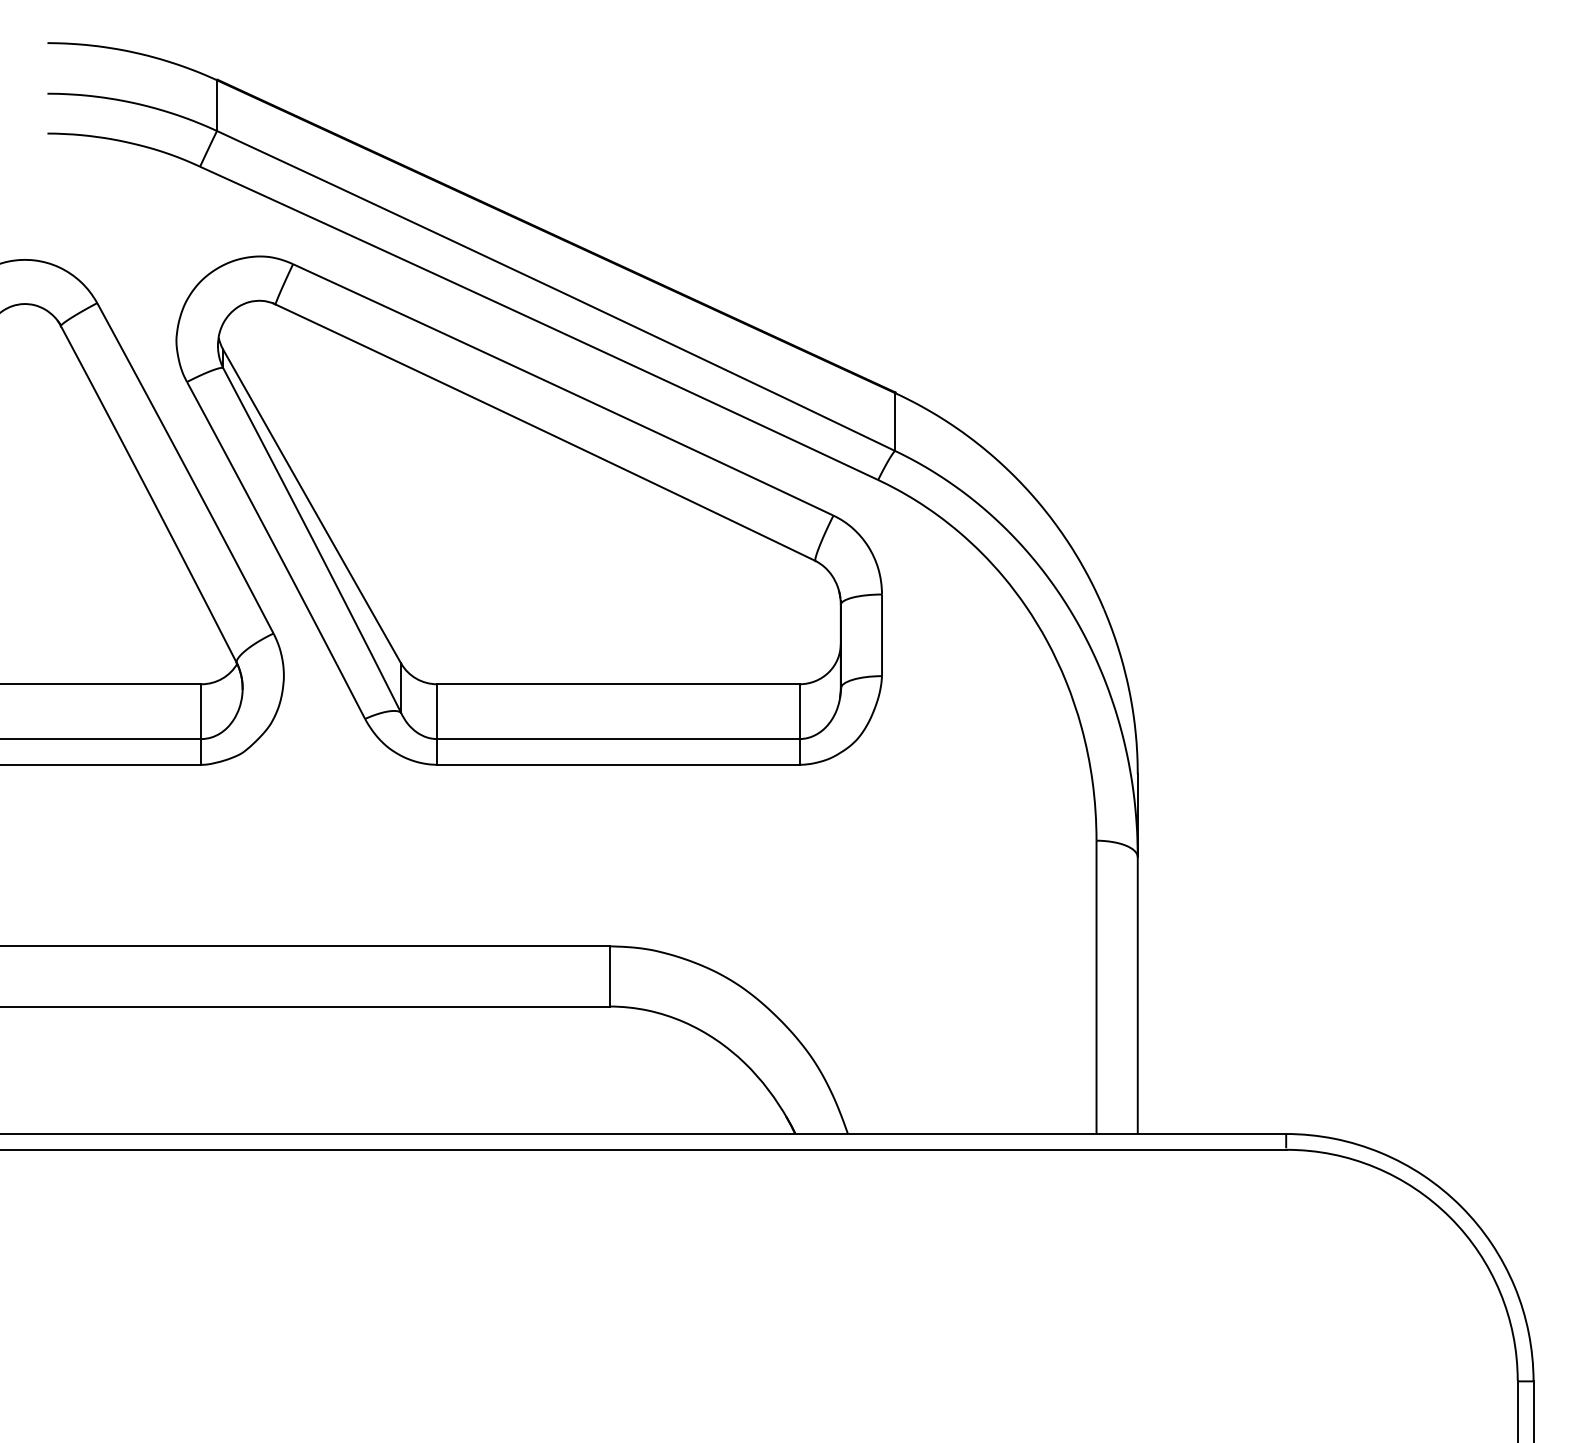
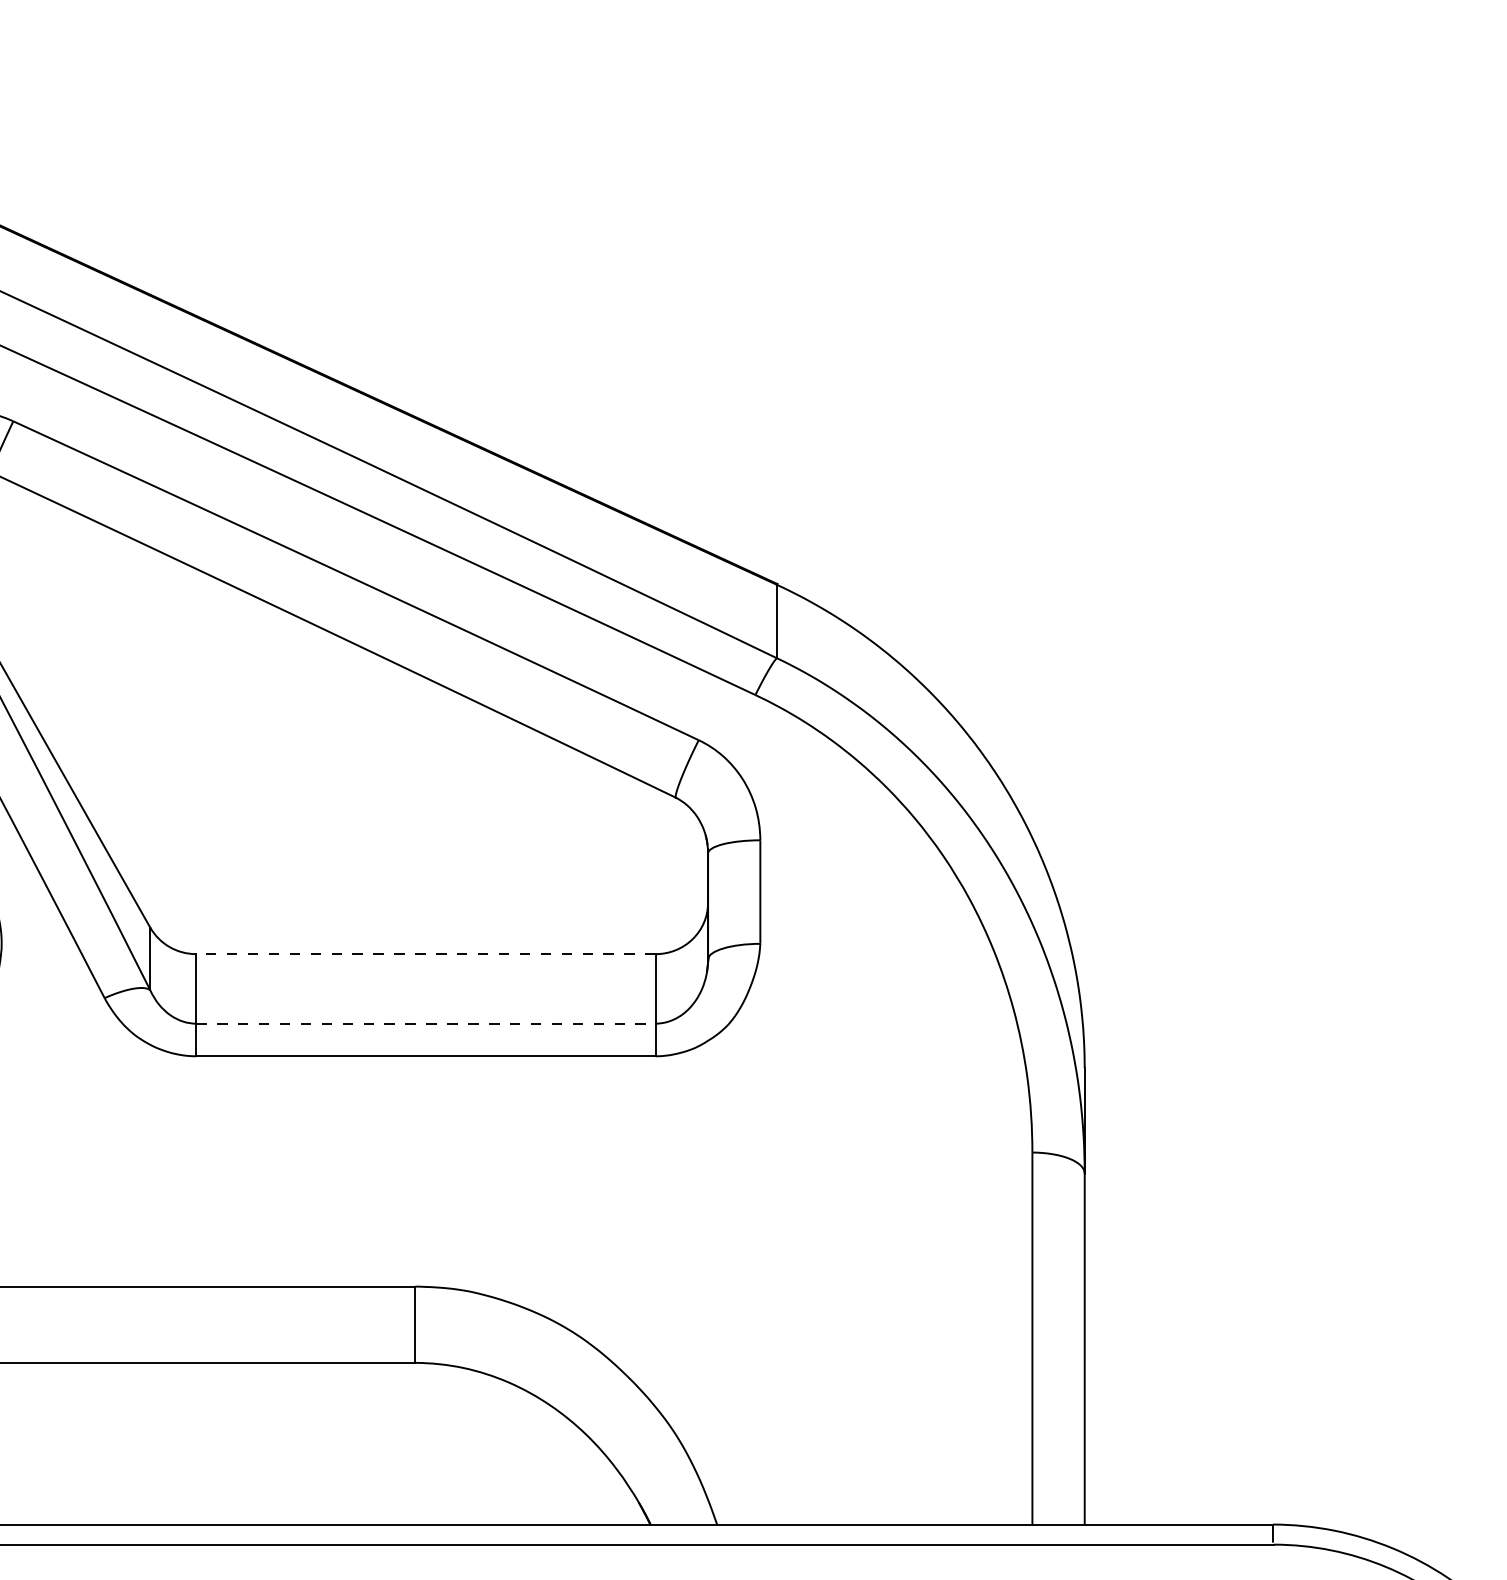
line: (617, 684) -> (424, 954), solid -> dashed
line: (618, 739) -> (426, 1024), solid -> dashed

